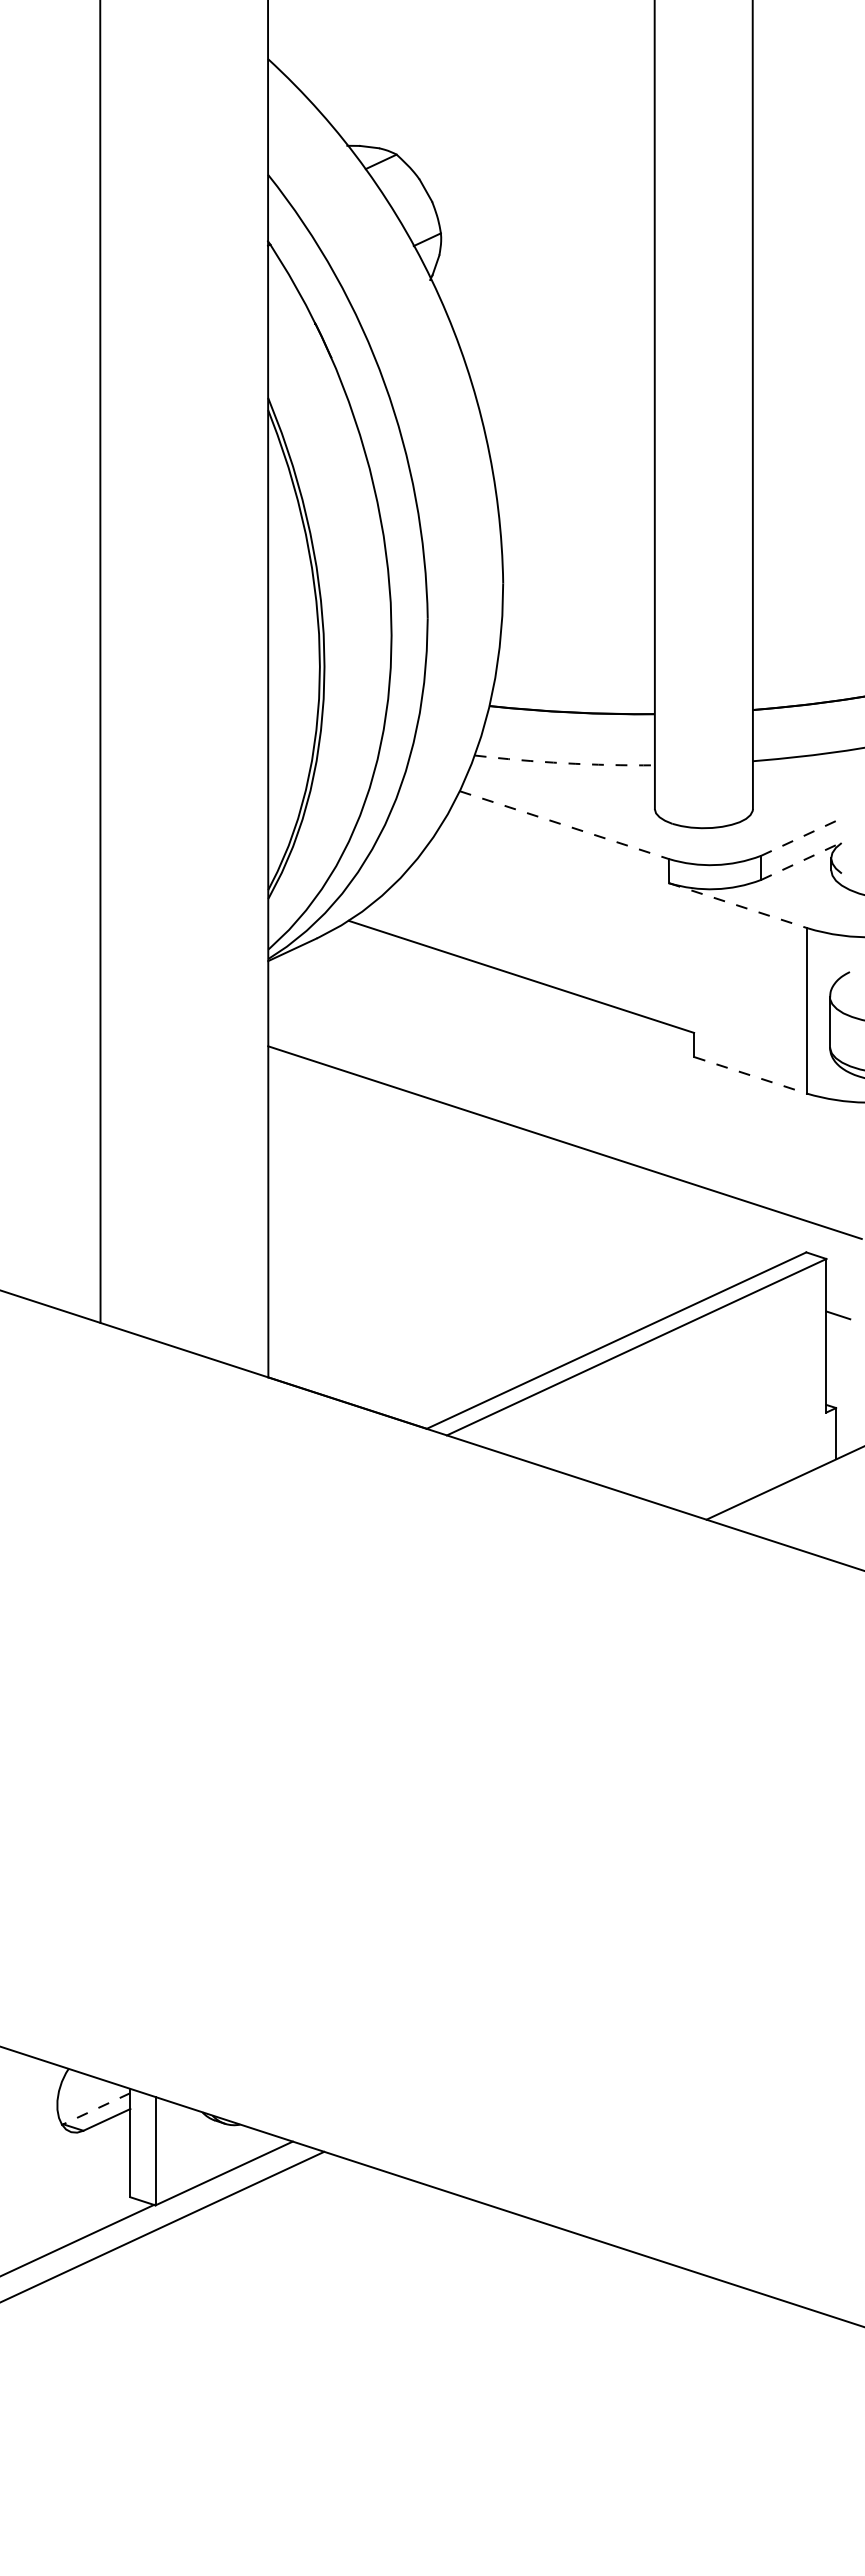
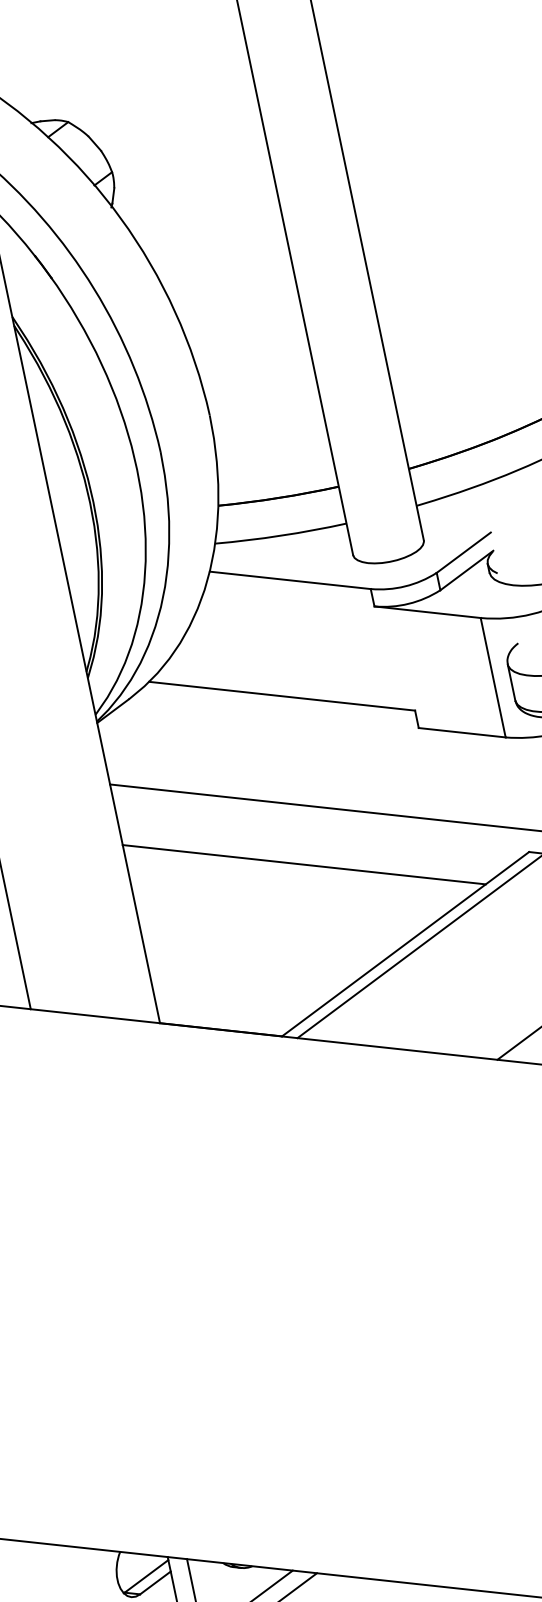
arc: (564, 763) -> (281, 535), dashed -> solid
line: (564, 825) -> (290, 580), dashed -> solid
line: (802, 836) -> (463, 552), dashed -> solid
line: (801, 861) -> (466, 570), dashed -> solid
line: (737, 905) -> (427, 612), dashed -> solid
line: (751, 1075) -> (462, 732), dashed -> solid
line: (503, 1206) -> (303, 864), added
line: (96, 2108) -> (146, 1576), dashed -> solid

